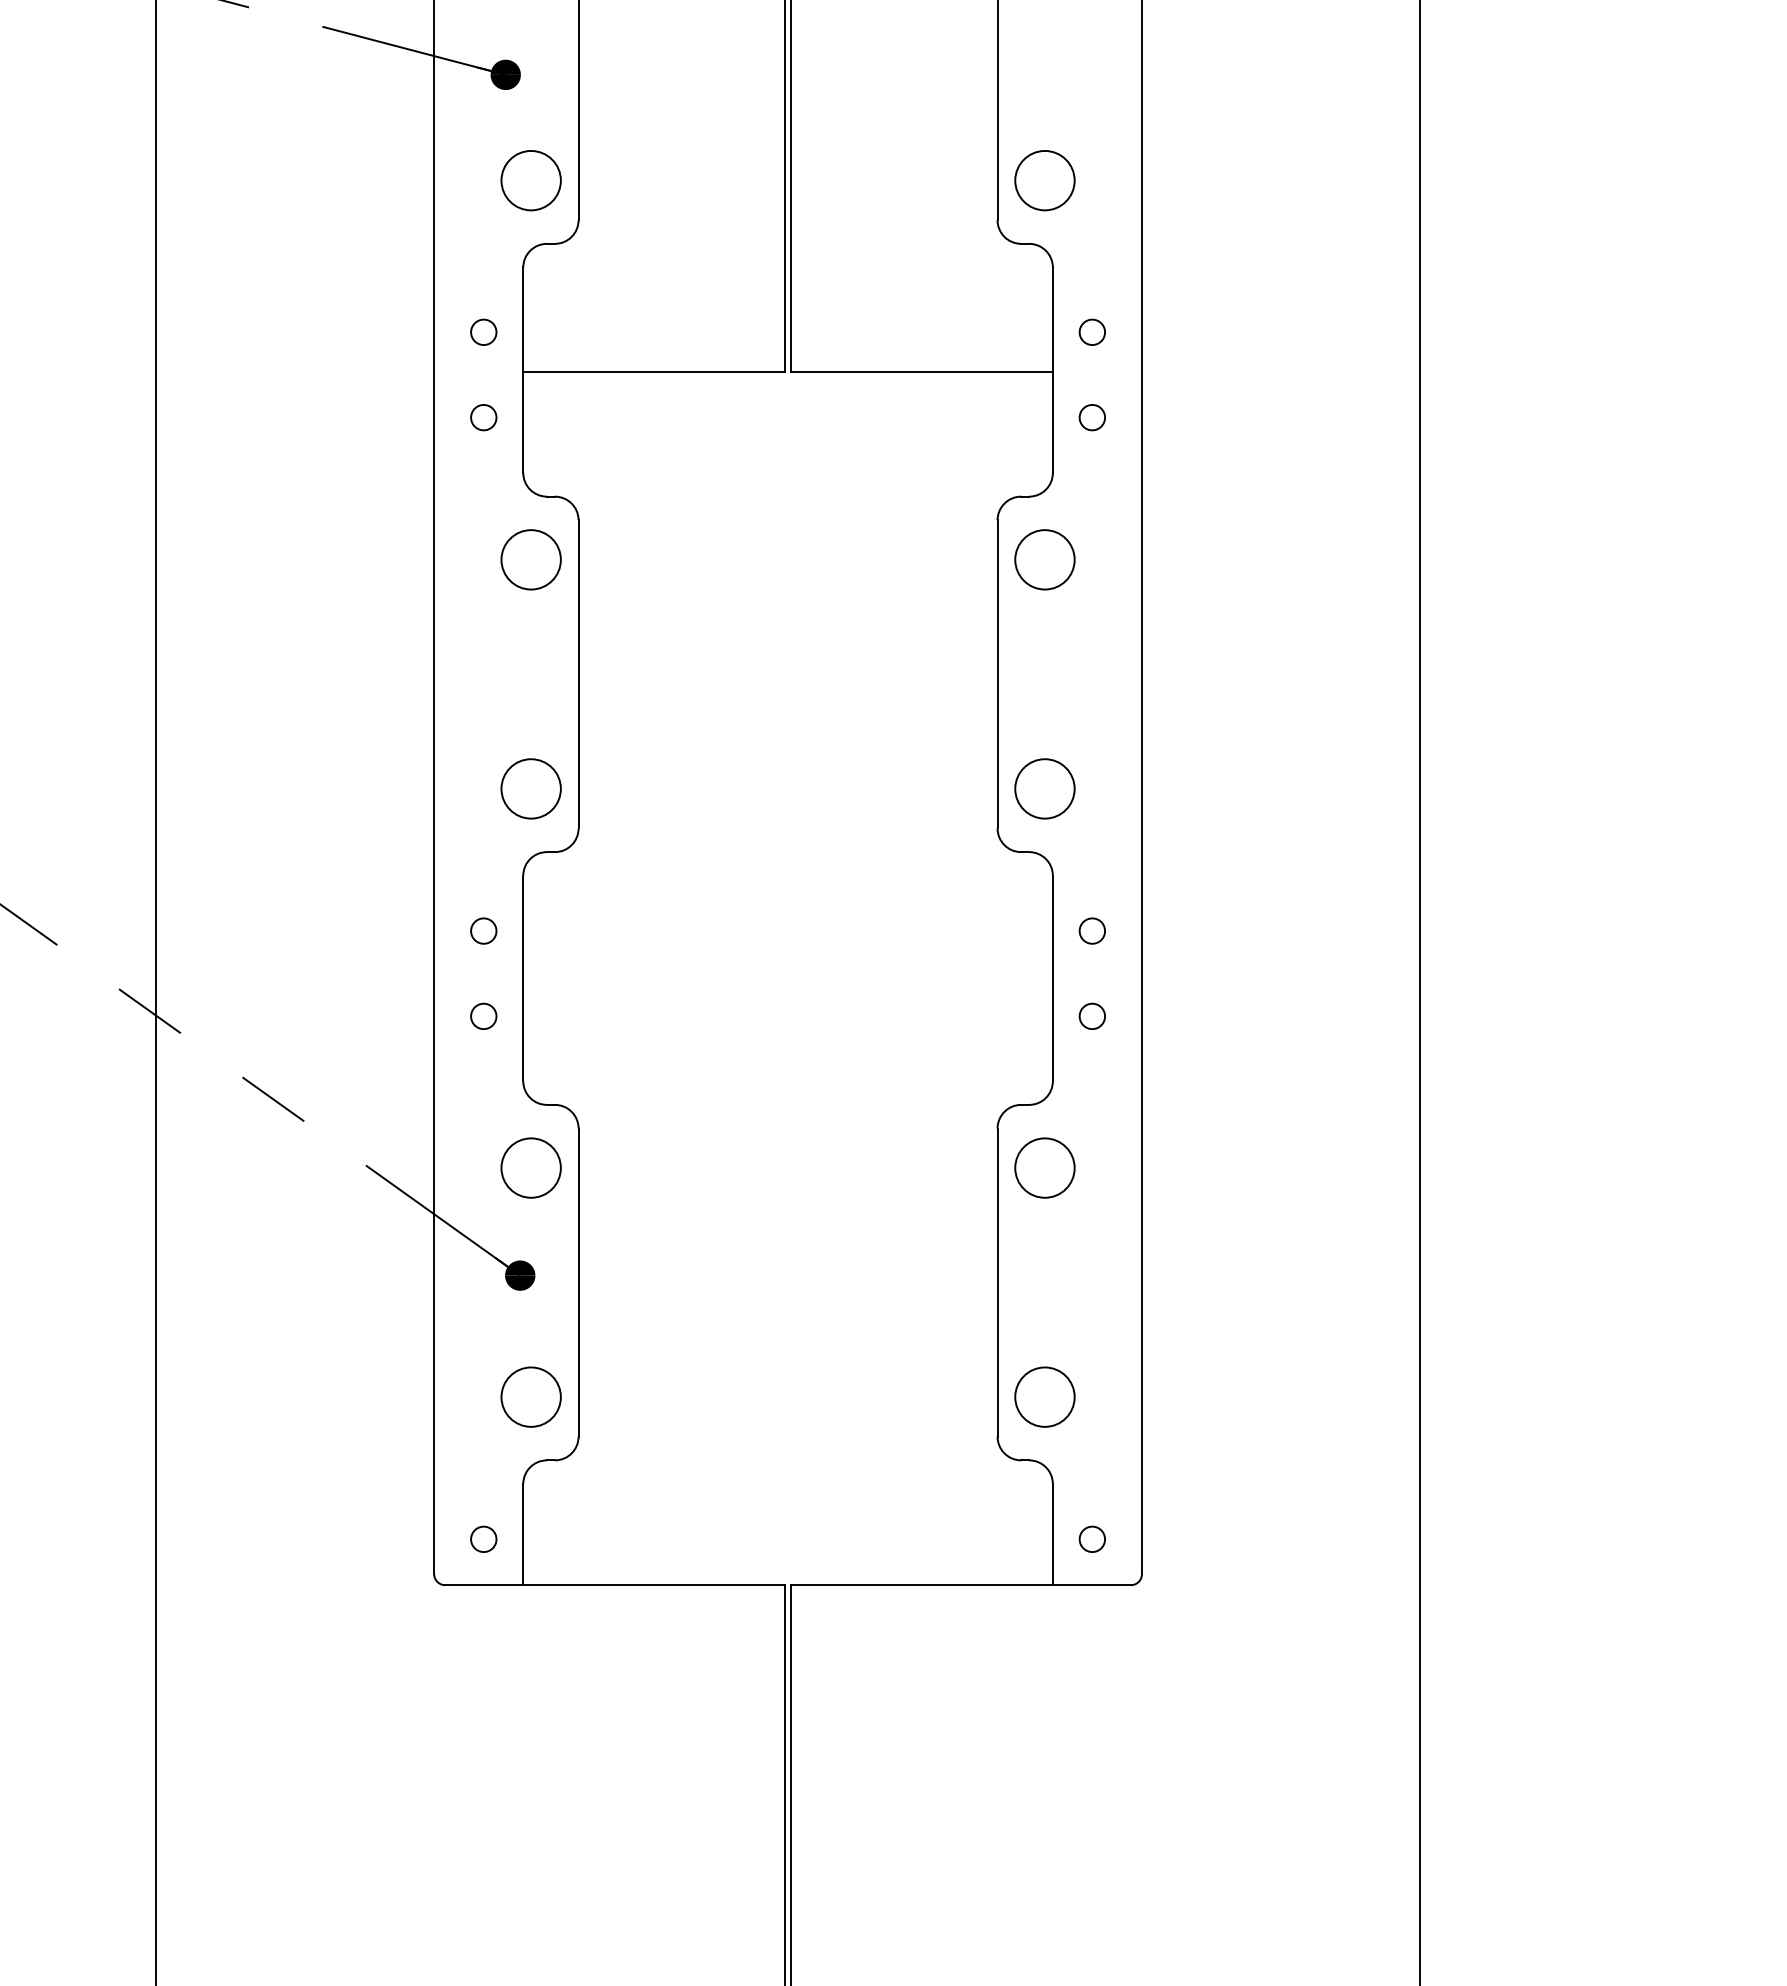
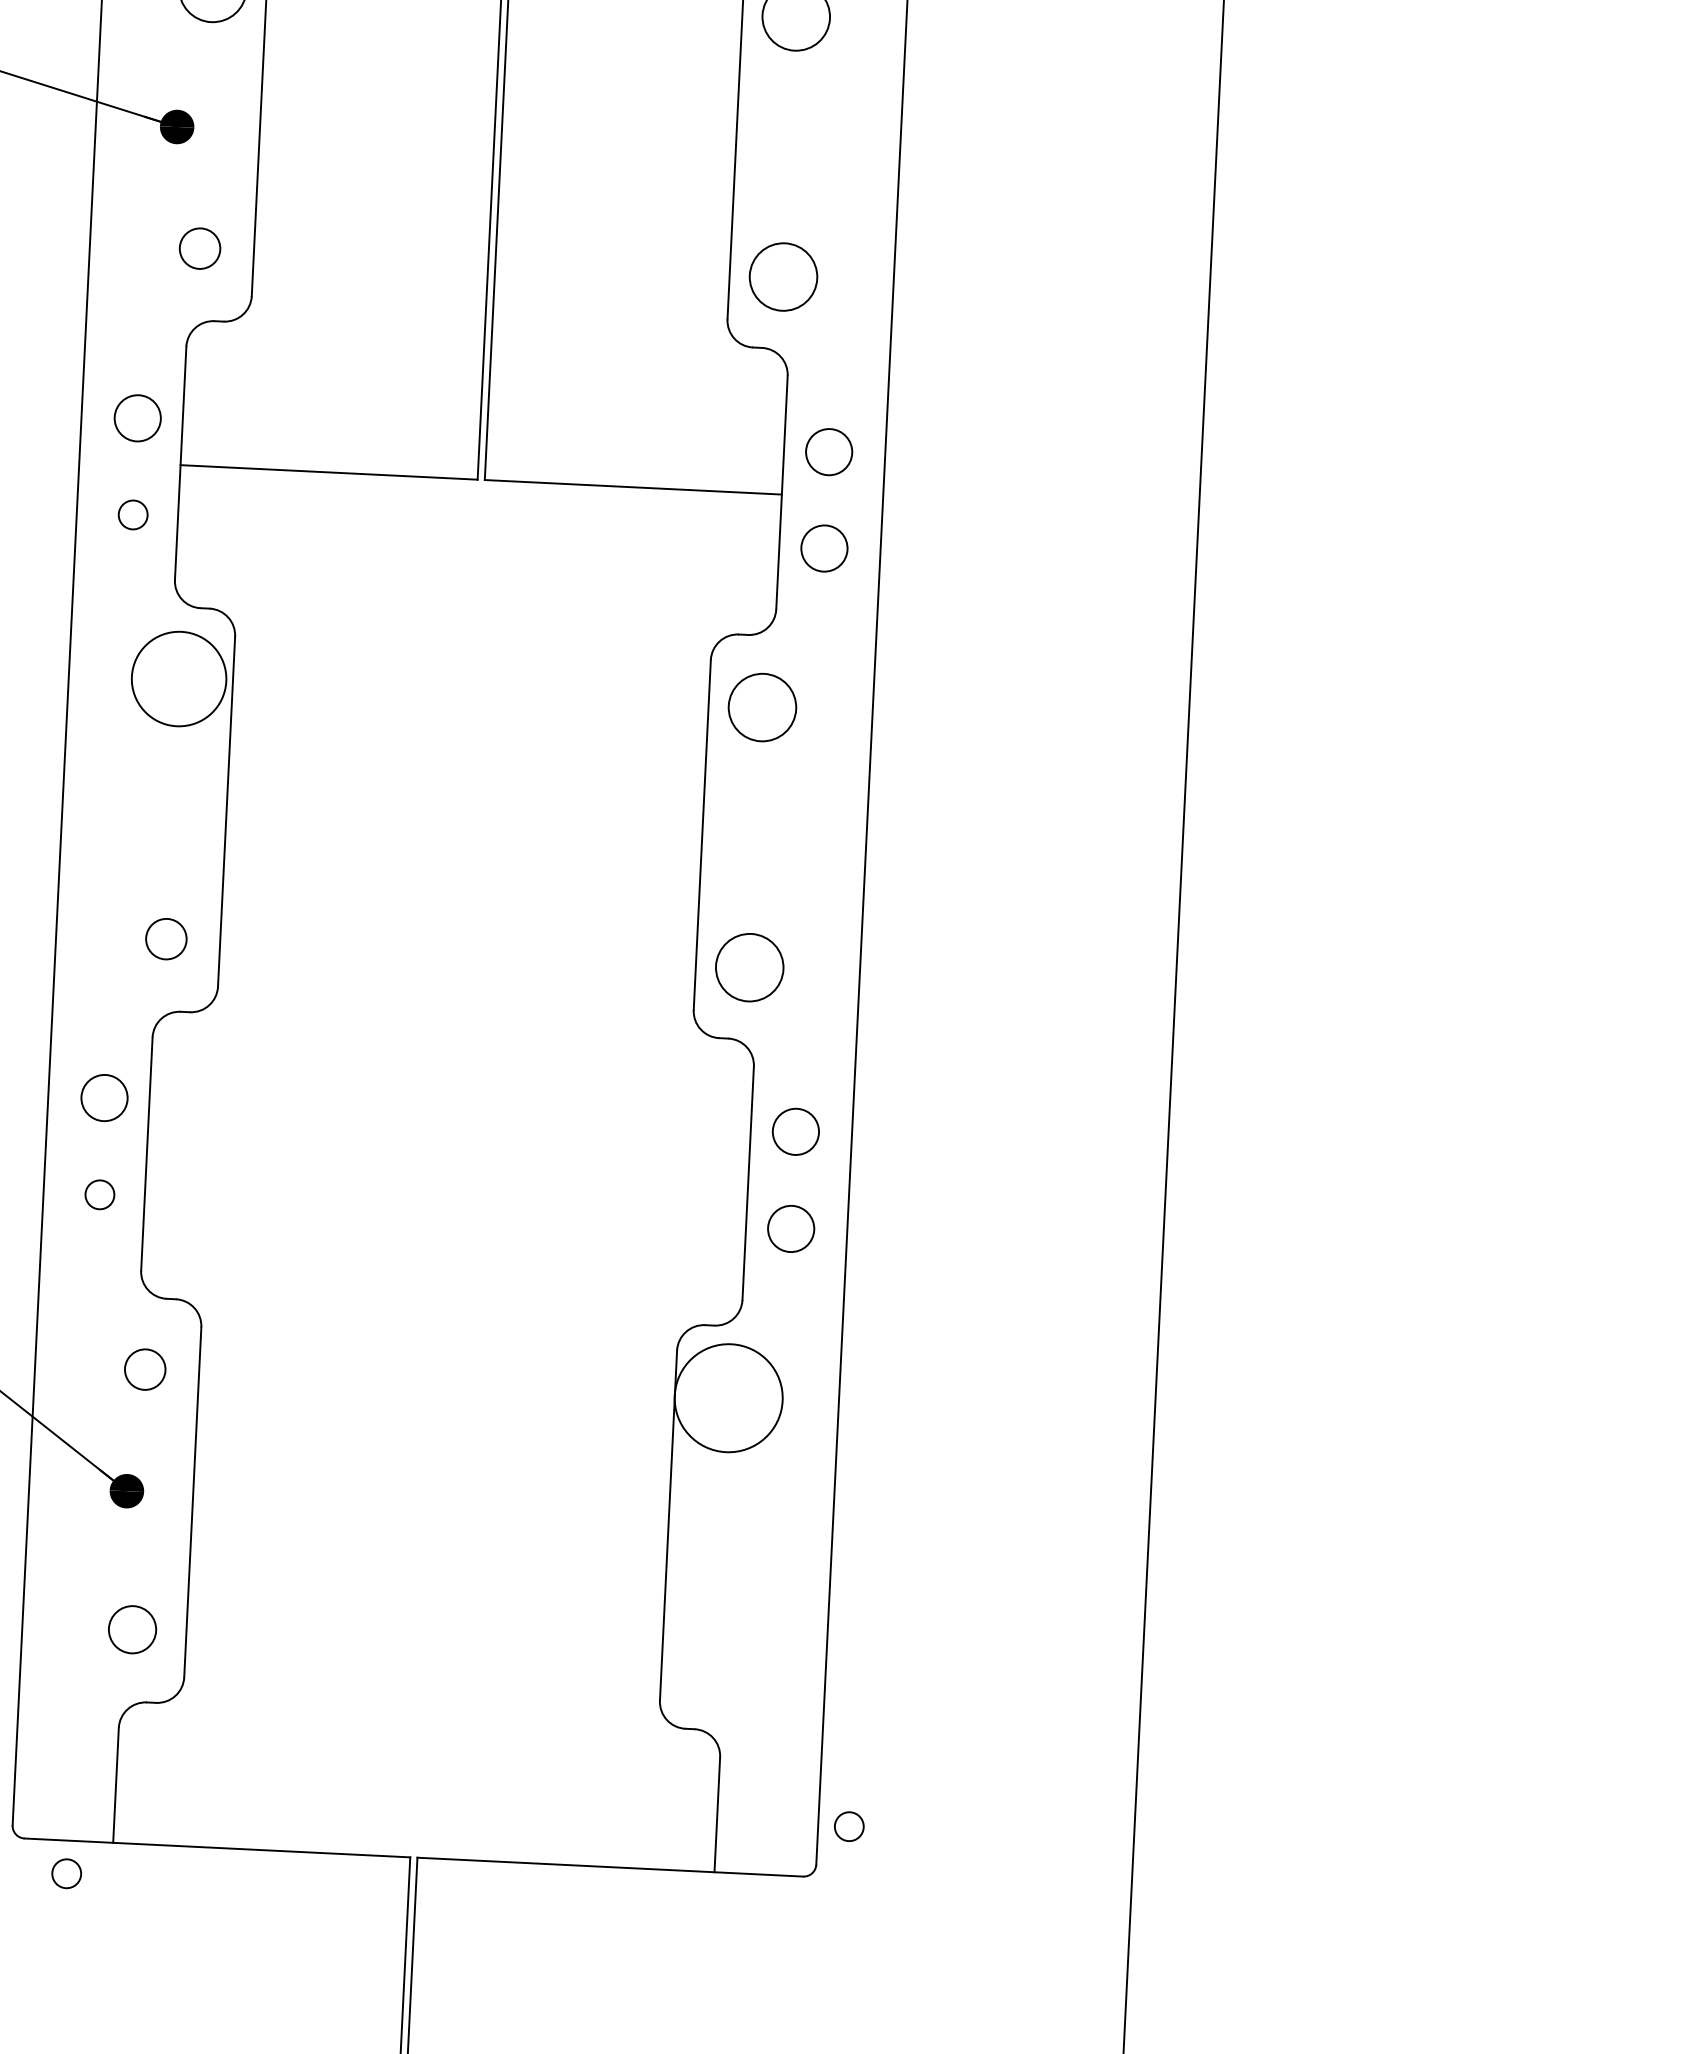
circle: (530, 180) -> (199, 248), size x0.6
circle: (483, 331) -> (137, 417), size x1.6
circle: (1091, 331) -> (827, 450), size x1.6
circle: (1091, 417) -> (823, 548), size x1.6
circle: (530, 559) -> (178, 678), size x1.4
circle: (530, 788) -> (165, 938), size x0.6
circle: (483, 930) -> (104, 1097), size x1.6
circle: (1091, 930) -> (794, 1131), size x1.6
circle: (1091, 1015) -> (790, 1227), size x1.6
circle: (530, 1167) -> (144, 1368), size x0.6
circle: (1044, 1167) -> (728, 1397), size x1.6
circle: (530, 1396) -> (131, 1629), size x0.7
circle: (1044, 1396) -> (715, 1657), removed
circle: (483, 1538) -> (66, 1872), moved
circle: (1091, 1538) -> (848, 1825), moved

